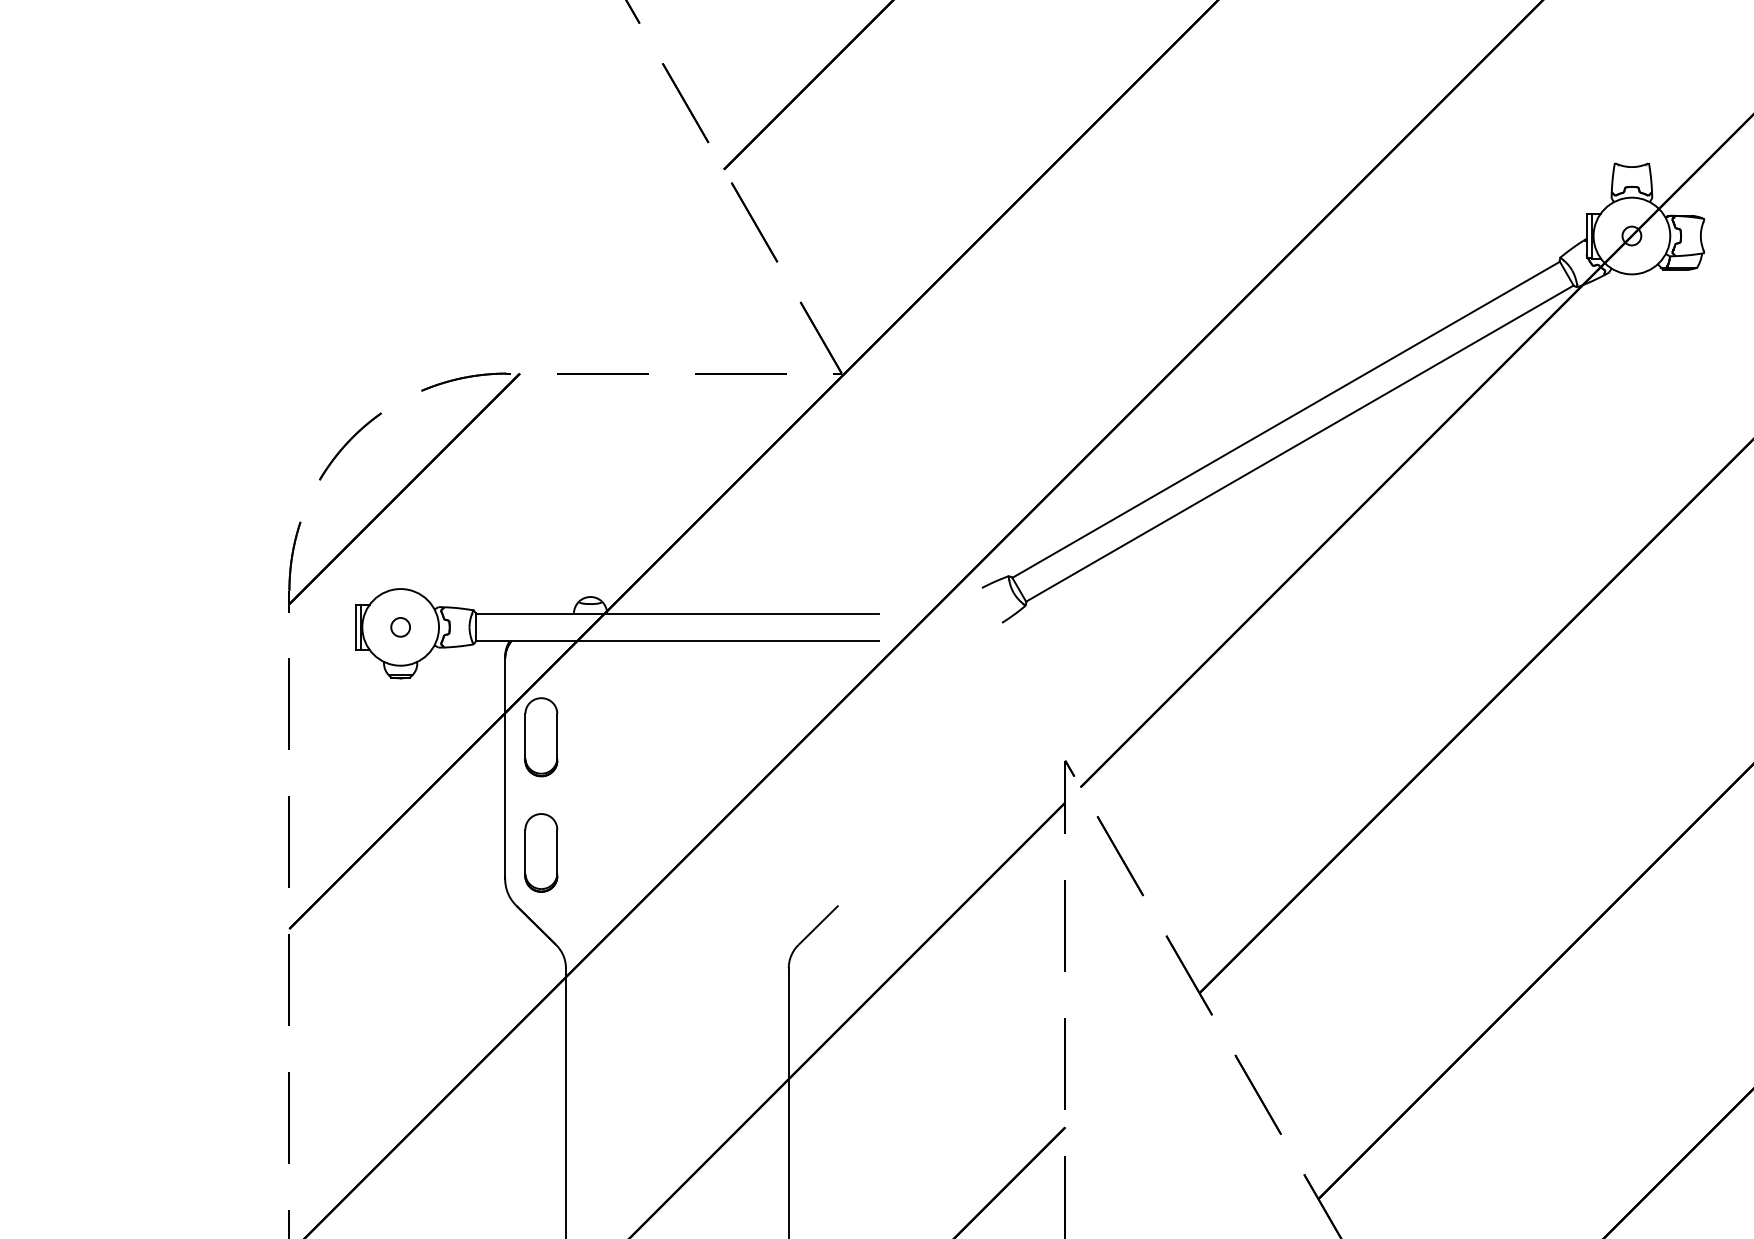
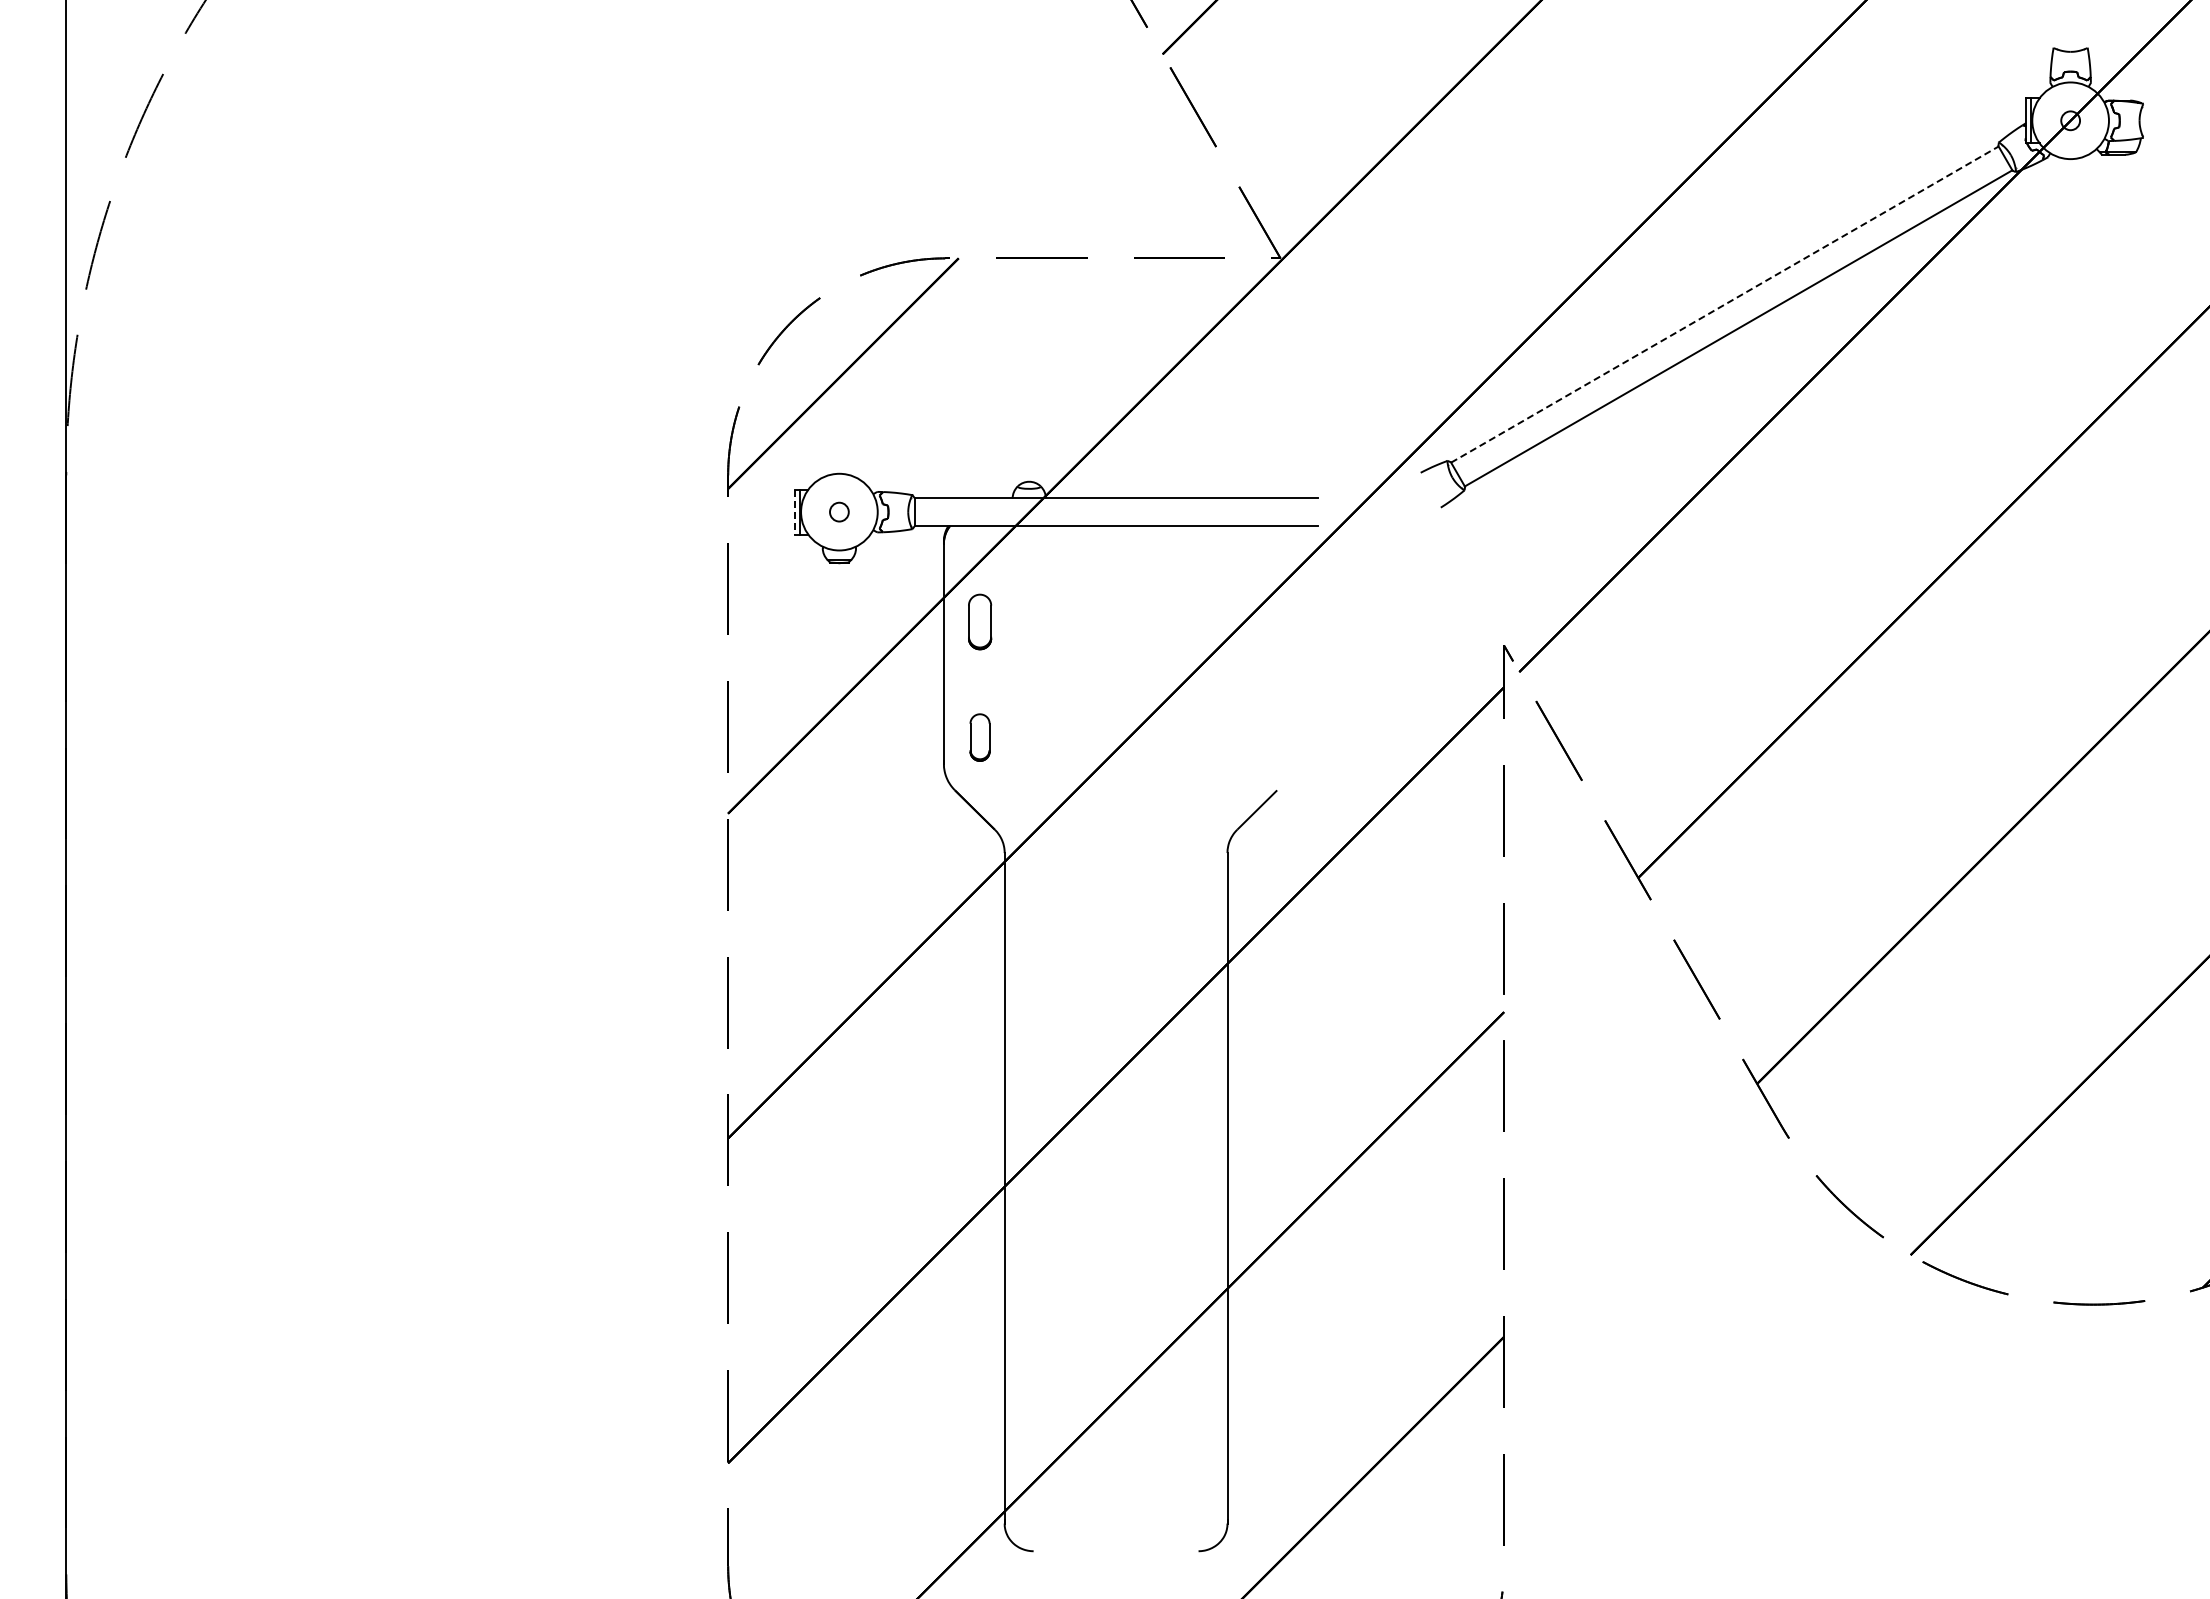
line: (1286, 419) -> (1725, 304), solid -> dashed
line: (355, 627) -> (794, 512), solid -> dashed
part: (540, 736) -> (979, 621), size x0.7
part: (540, 852) -> (979, 737), size x0.6

